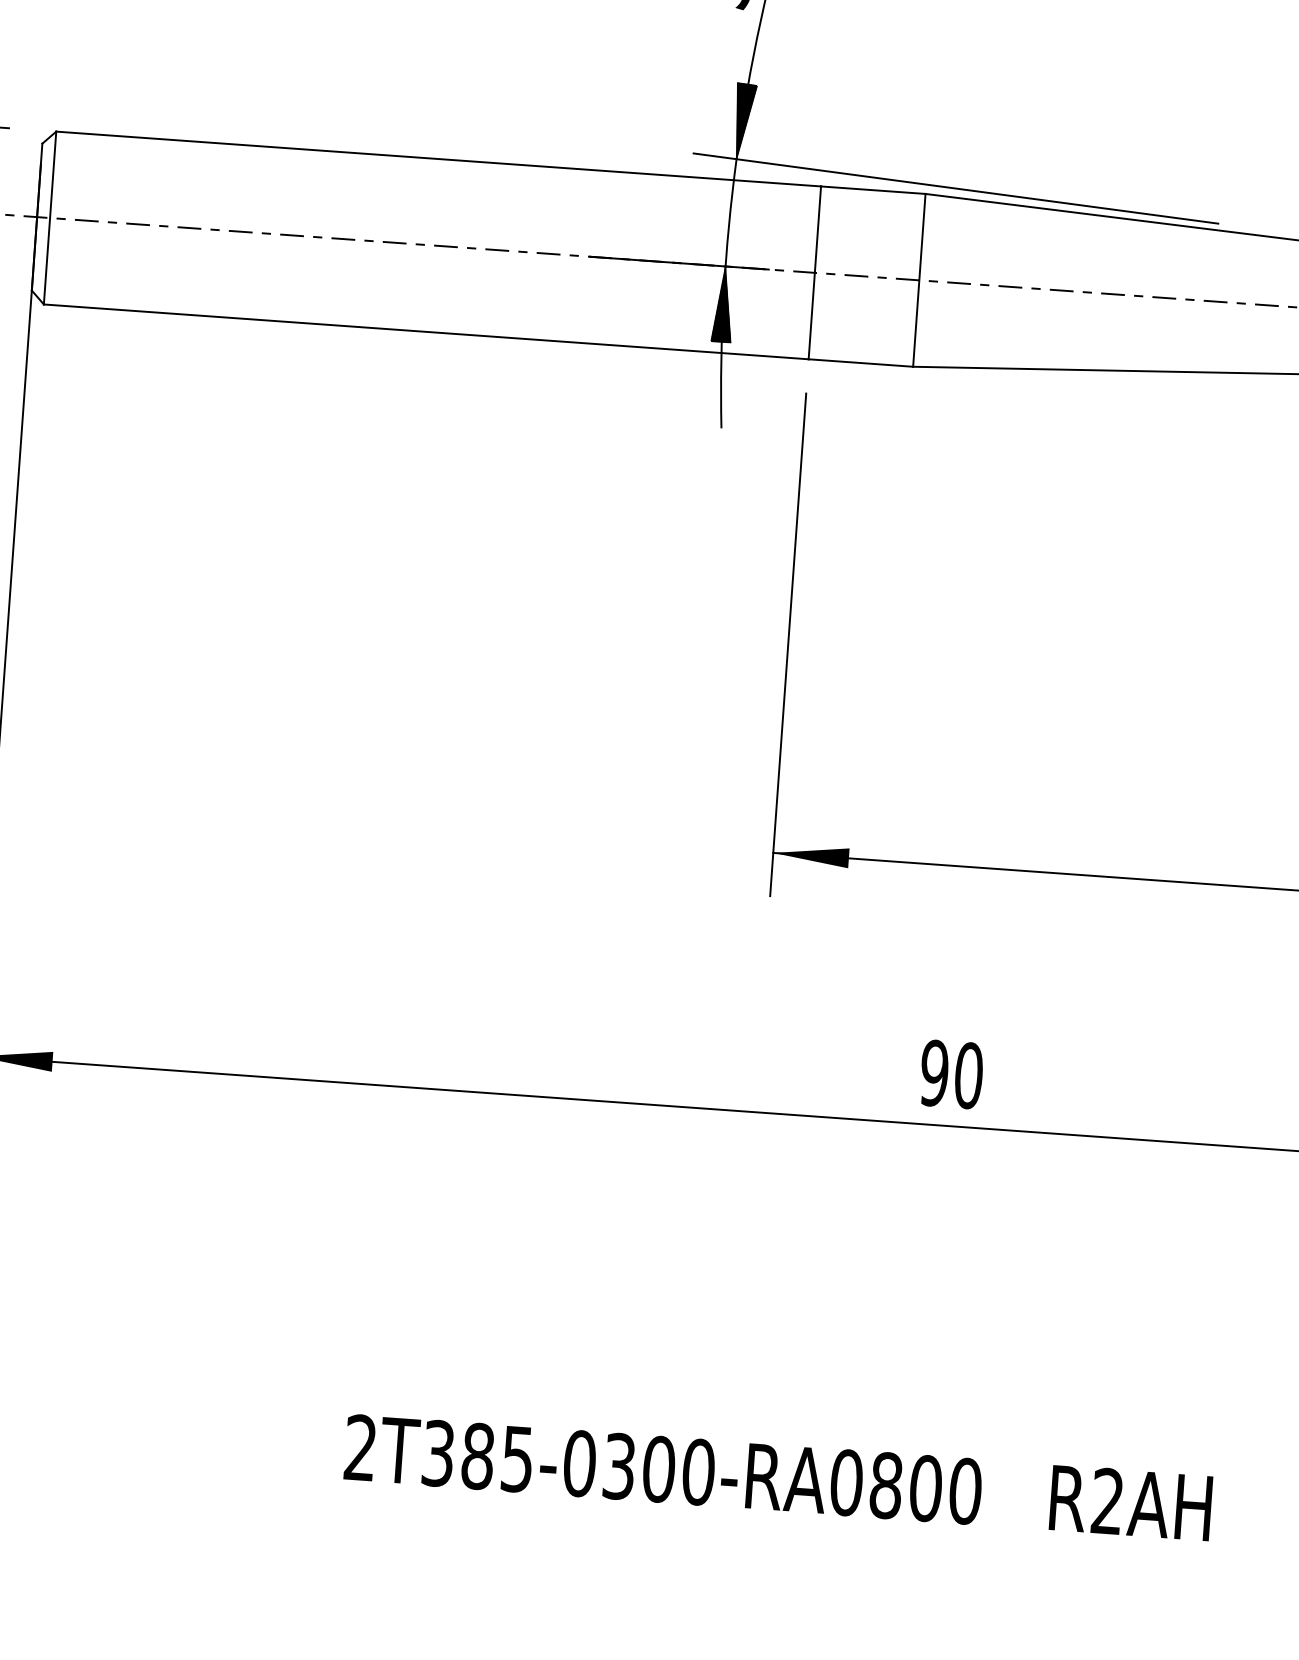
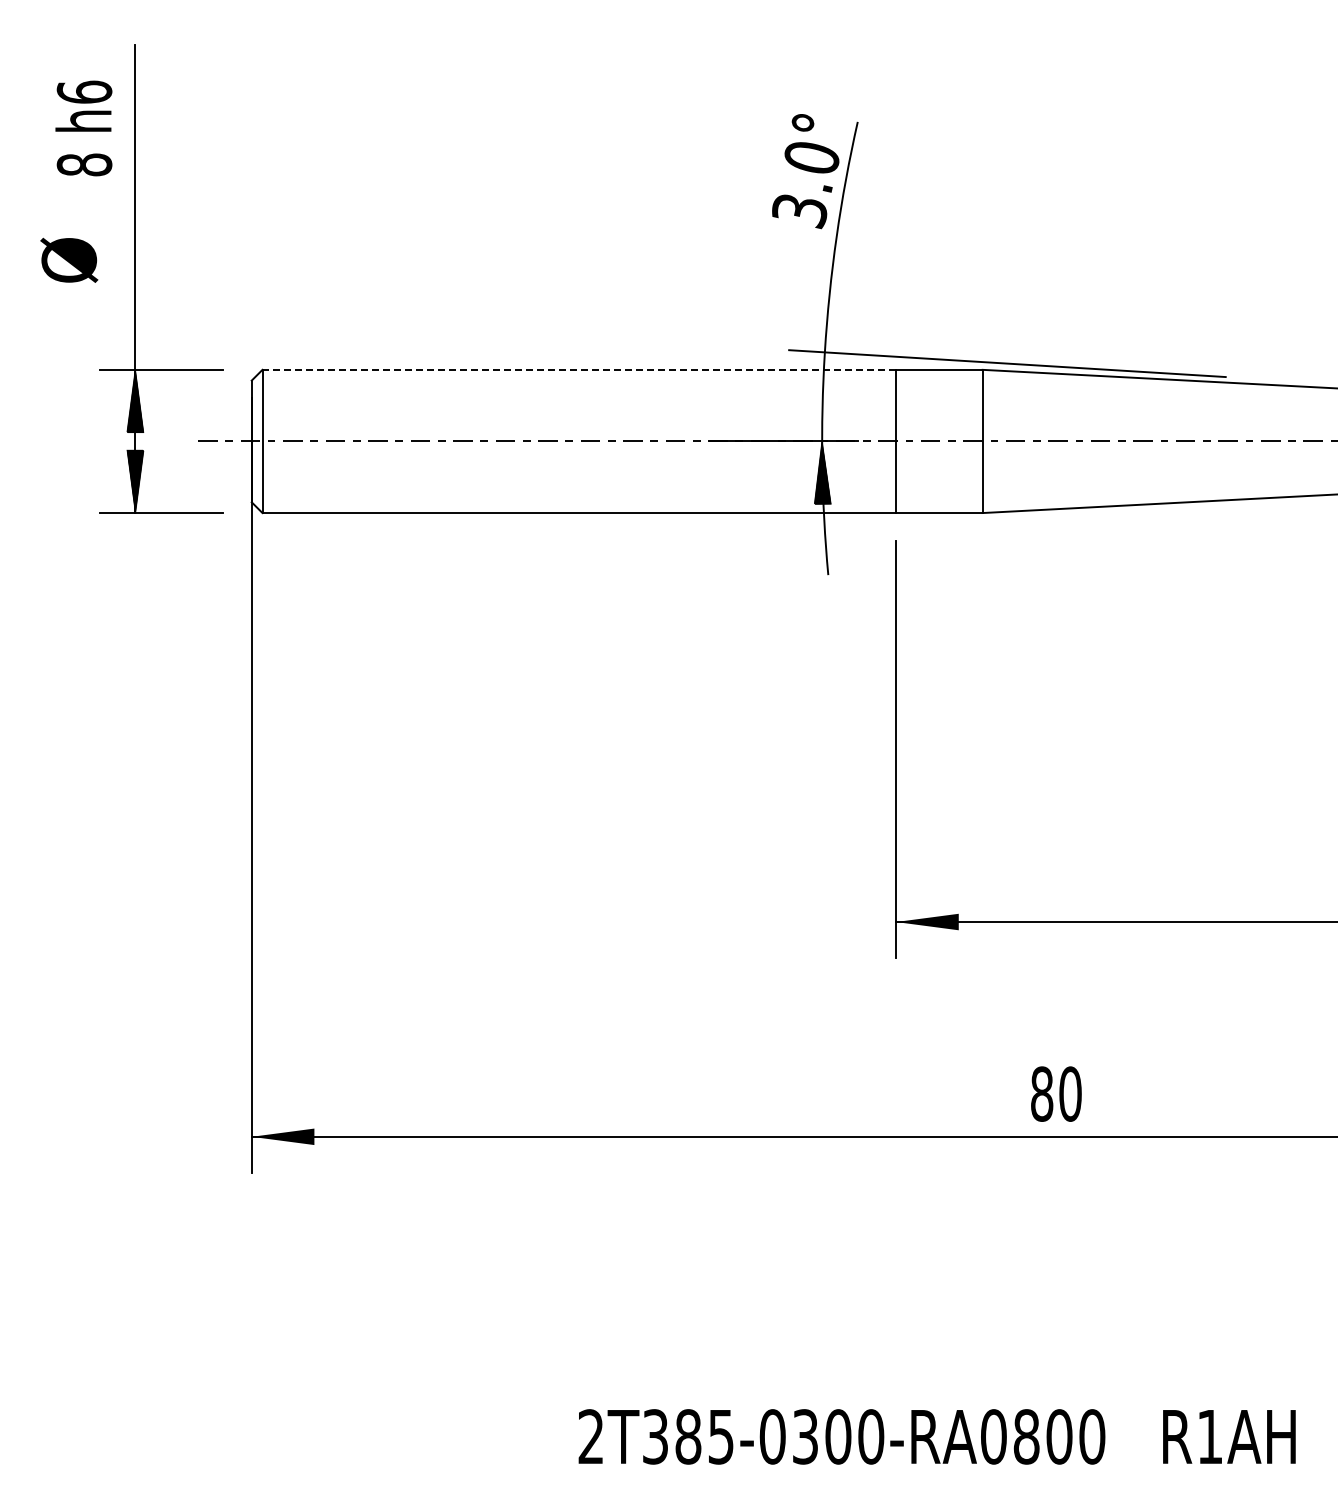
hatch: (744, 121) -> (829, 320), removed
line: (438, 158) -> (579, 369), solid -> dashed
text: (933, 1072) -> (1041, 1093), 90 -> 80
text: (1107, 1501) -> (1209, 1436), R2AH -> R1AH

